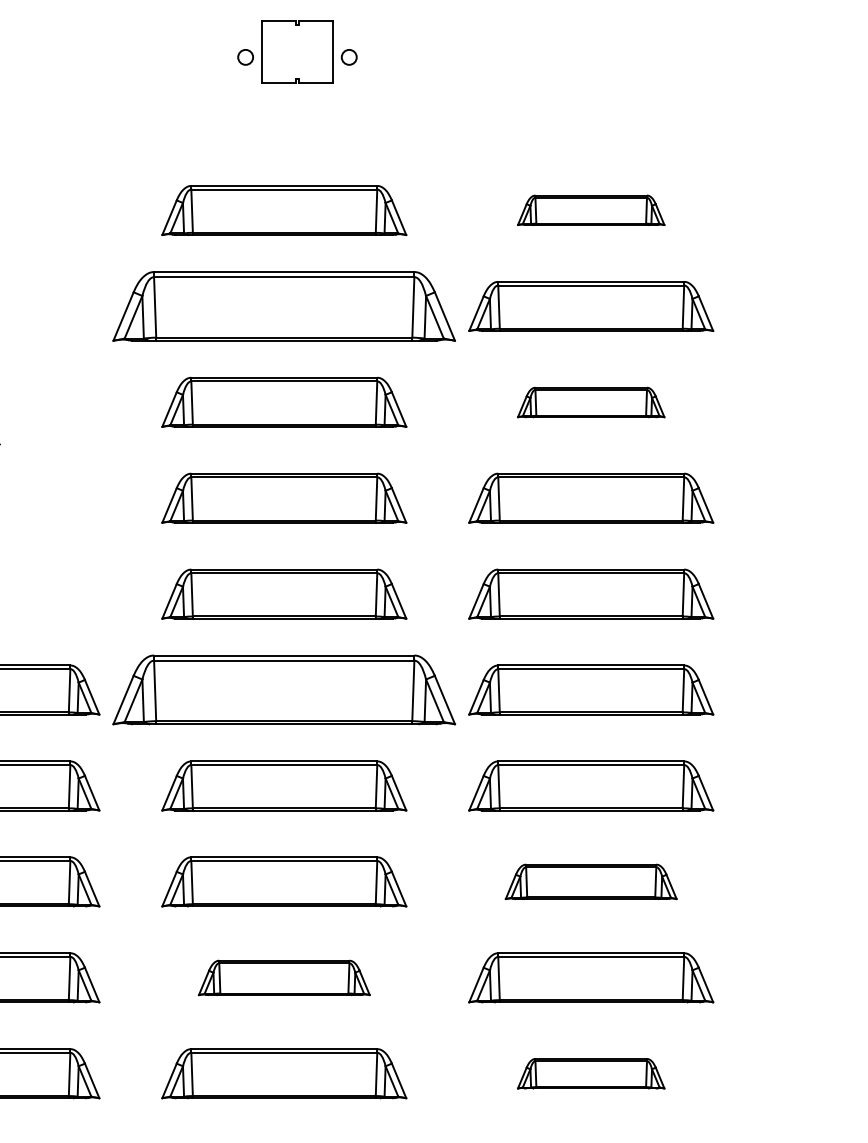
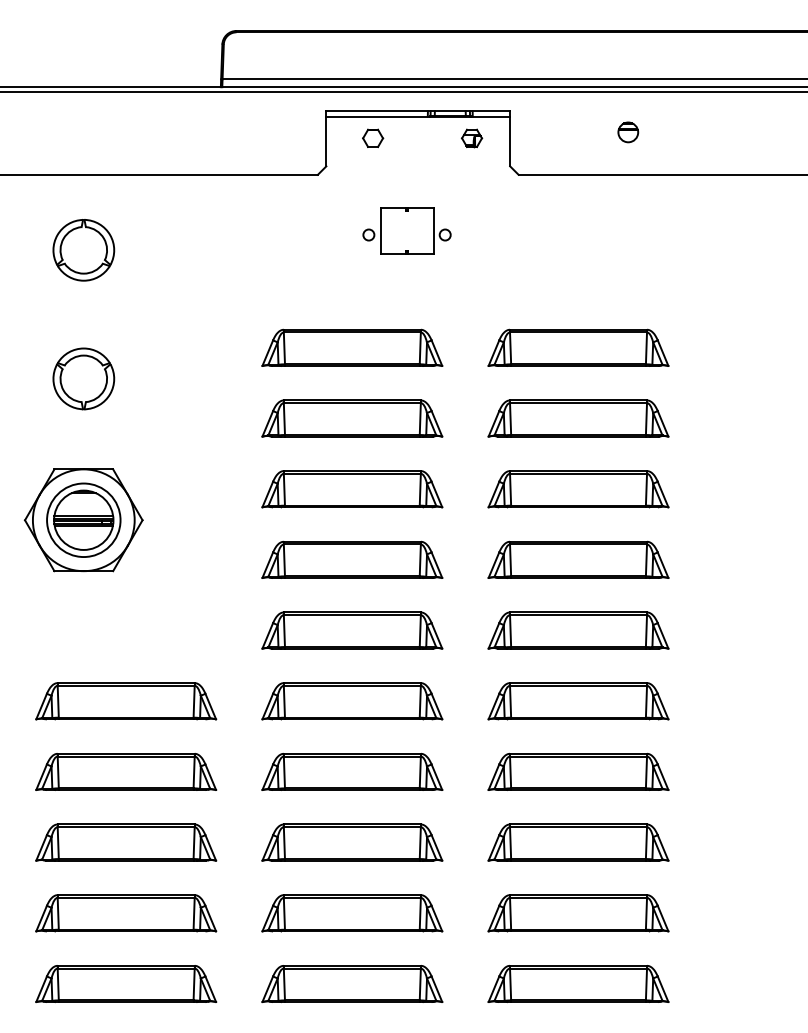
part: (296, 51) -> (406, 230), moved
part: (591, 210) -> (578, 347), size x1.67
part: (284, 306) -> (352, 418), size x0.71
part: (591, 402) -> (578, 489), size x1.67
part: (284, 690) -> (352, 701), size x0.71
part: (591, 881) -> (578, 842), size x1.43
part: (284, 978) -> (352, 913), size x1.43
part: (591, 1073) -> (578, 983), size x1.67

